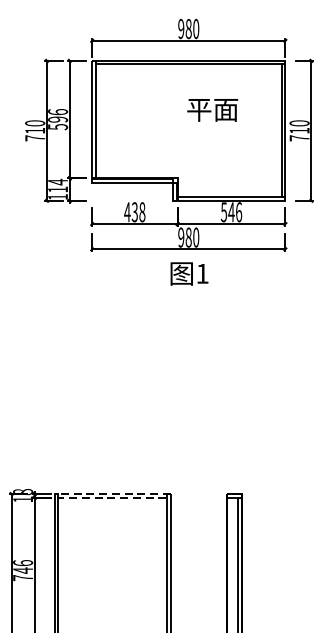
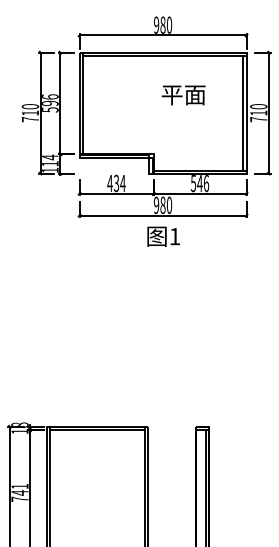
text: (141, 212) -> (122, 183), 438 -> 434
line: (58, 494) -> (50, 427), dashed -> solid
text: (22, 561) -> (19, 485), 746 -> 741

